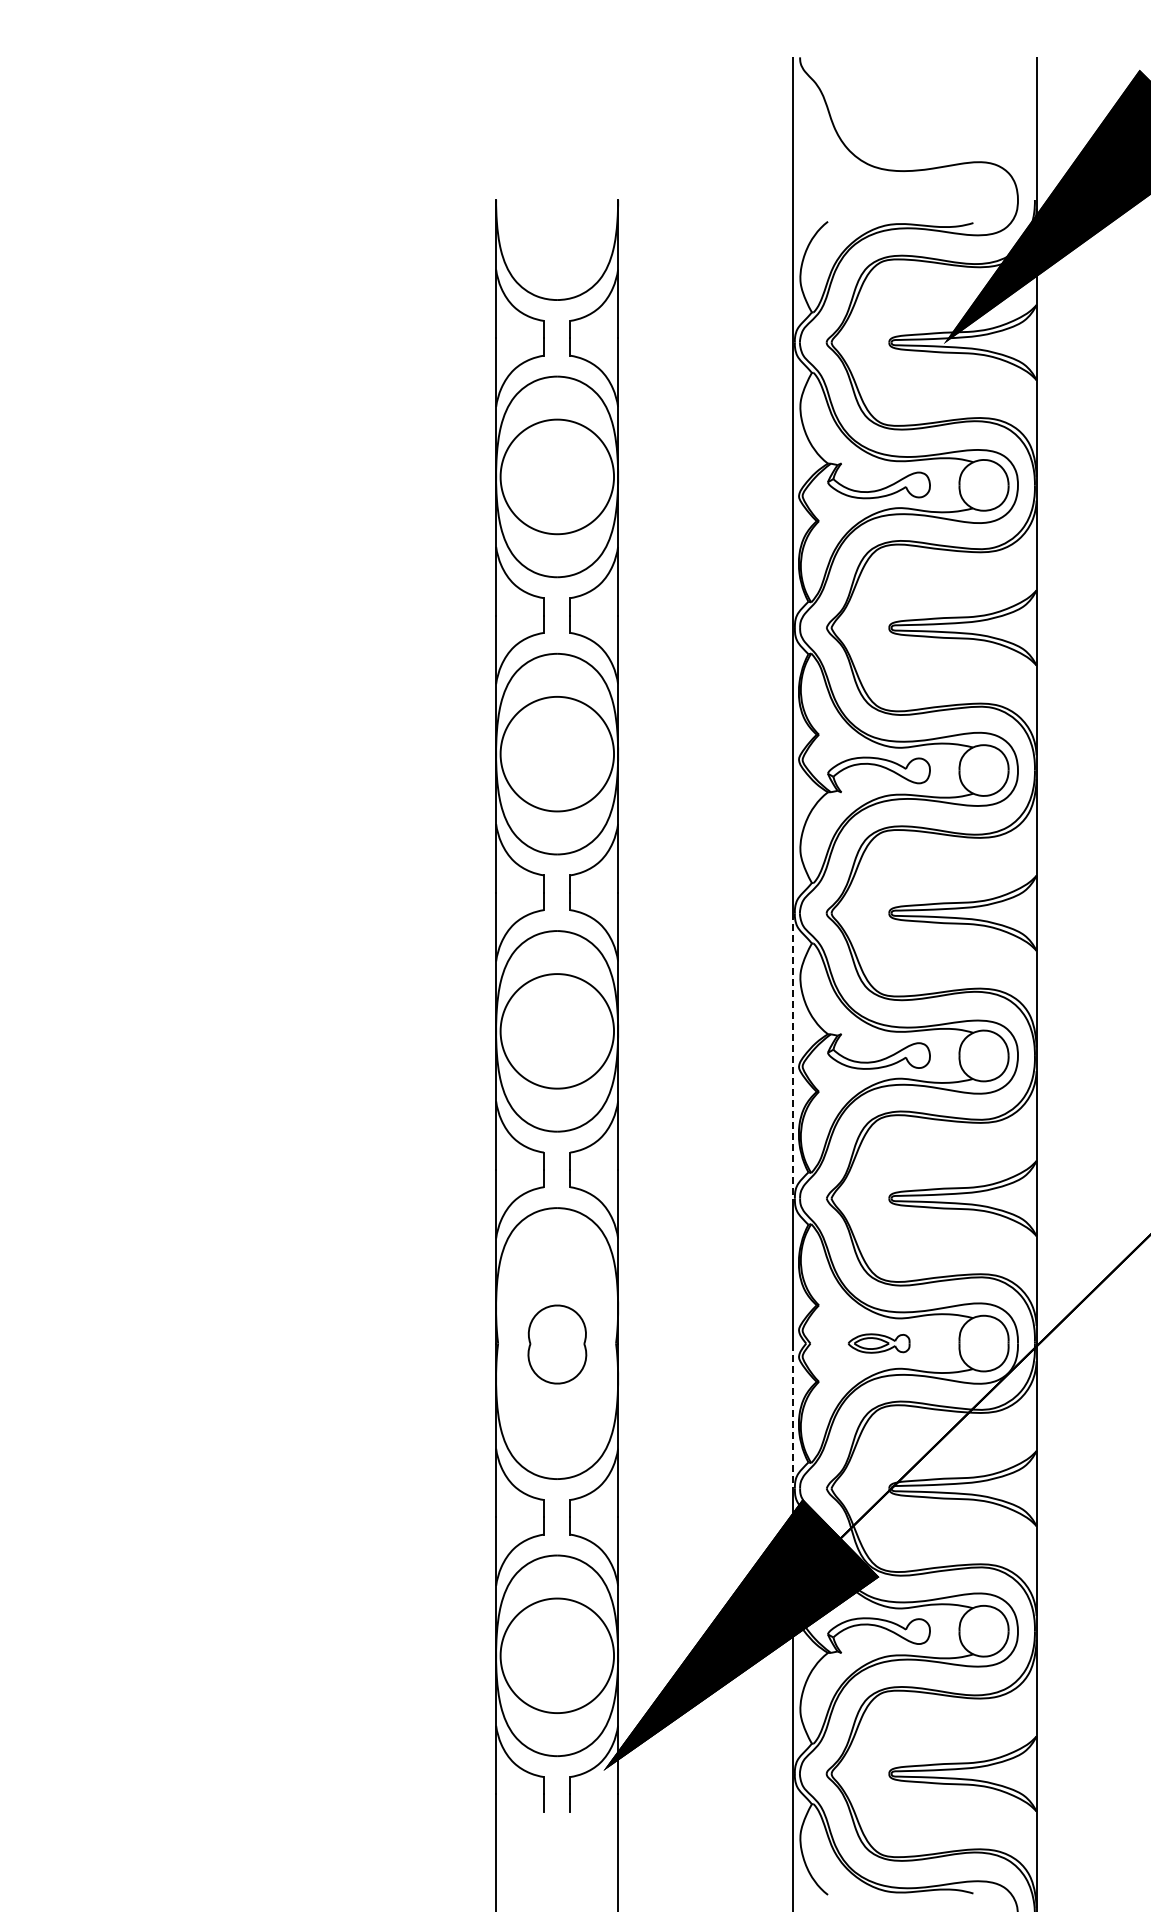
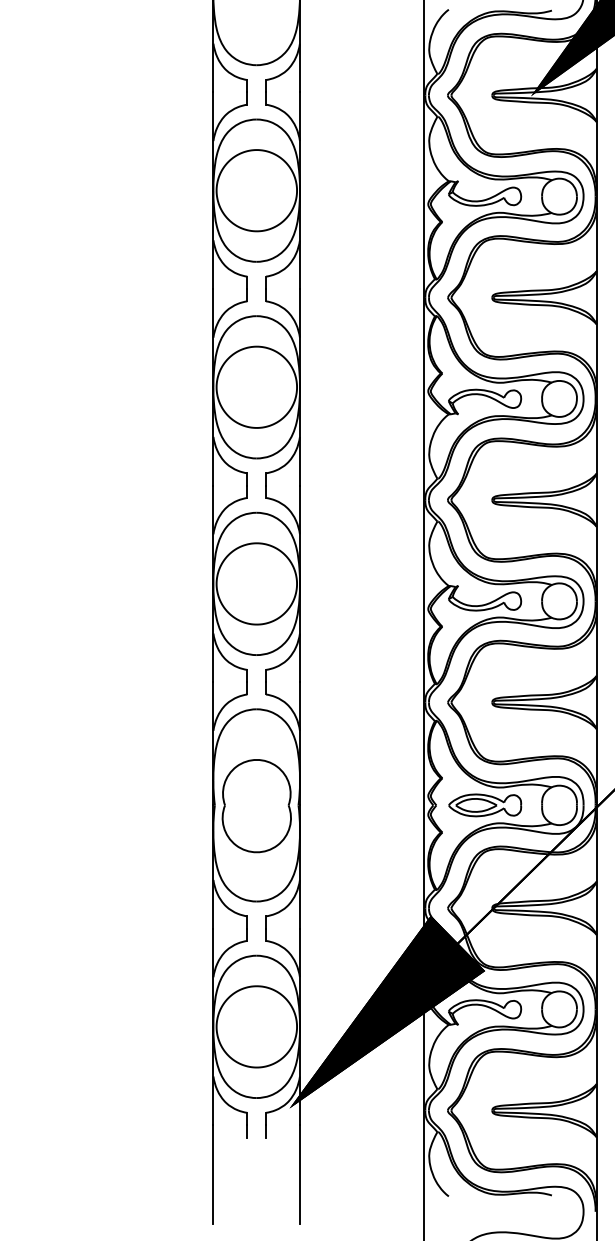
line: (792, 1055) -> (423, 601), dashed -> solid
part: (878, 1343) -> (484, 805), size x1.67
part: (557, 1344) -> (256, 806), size x1.67
line: (792, 1416) -> (423, 857), dashed -> solid

